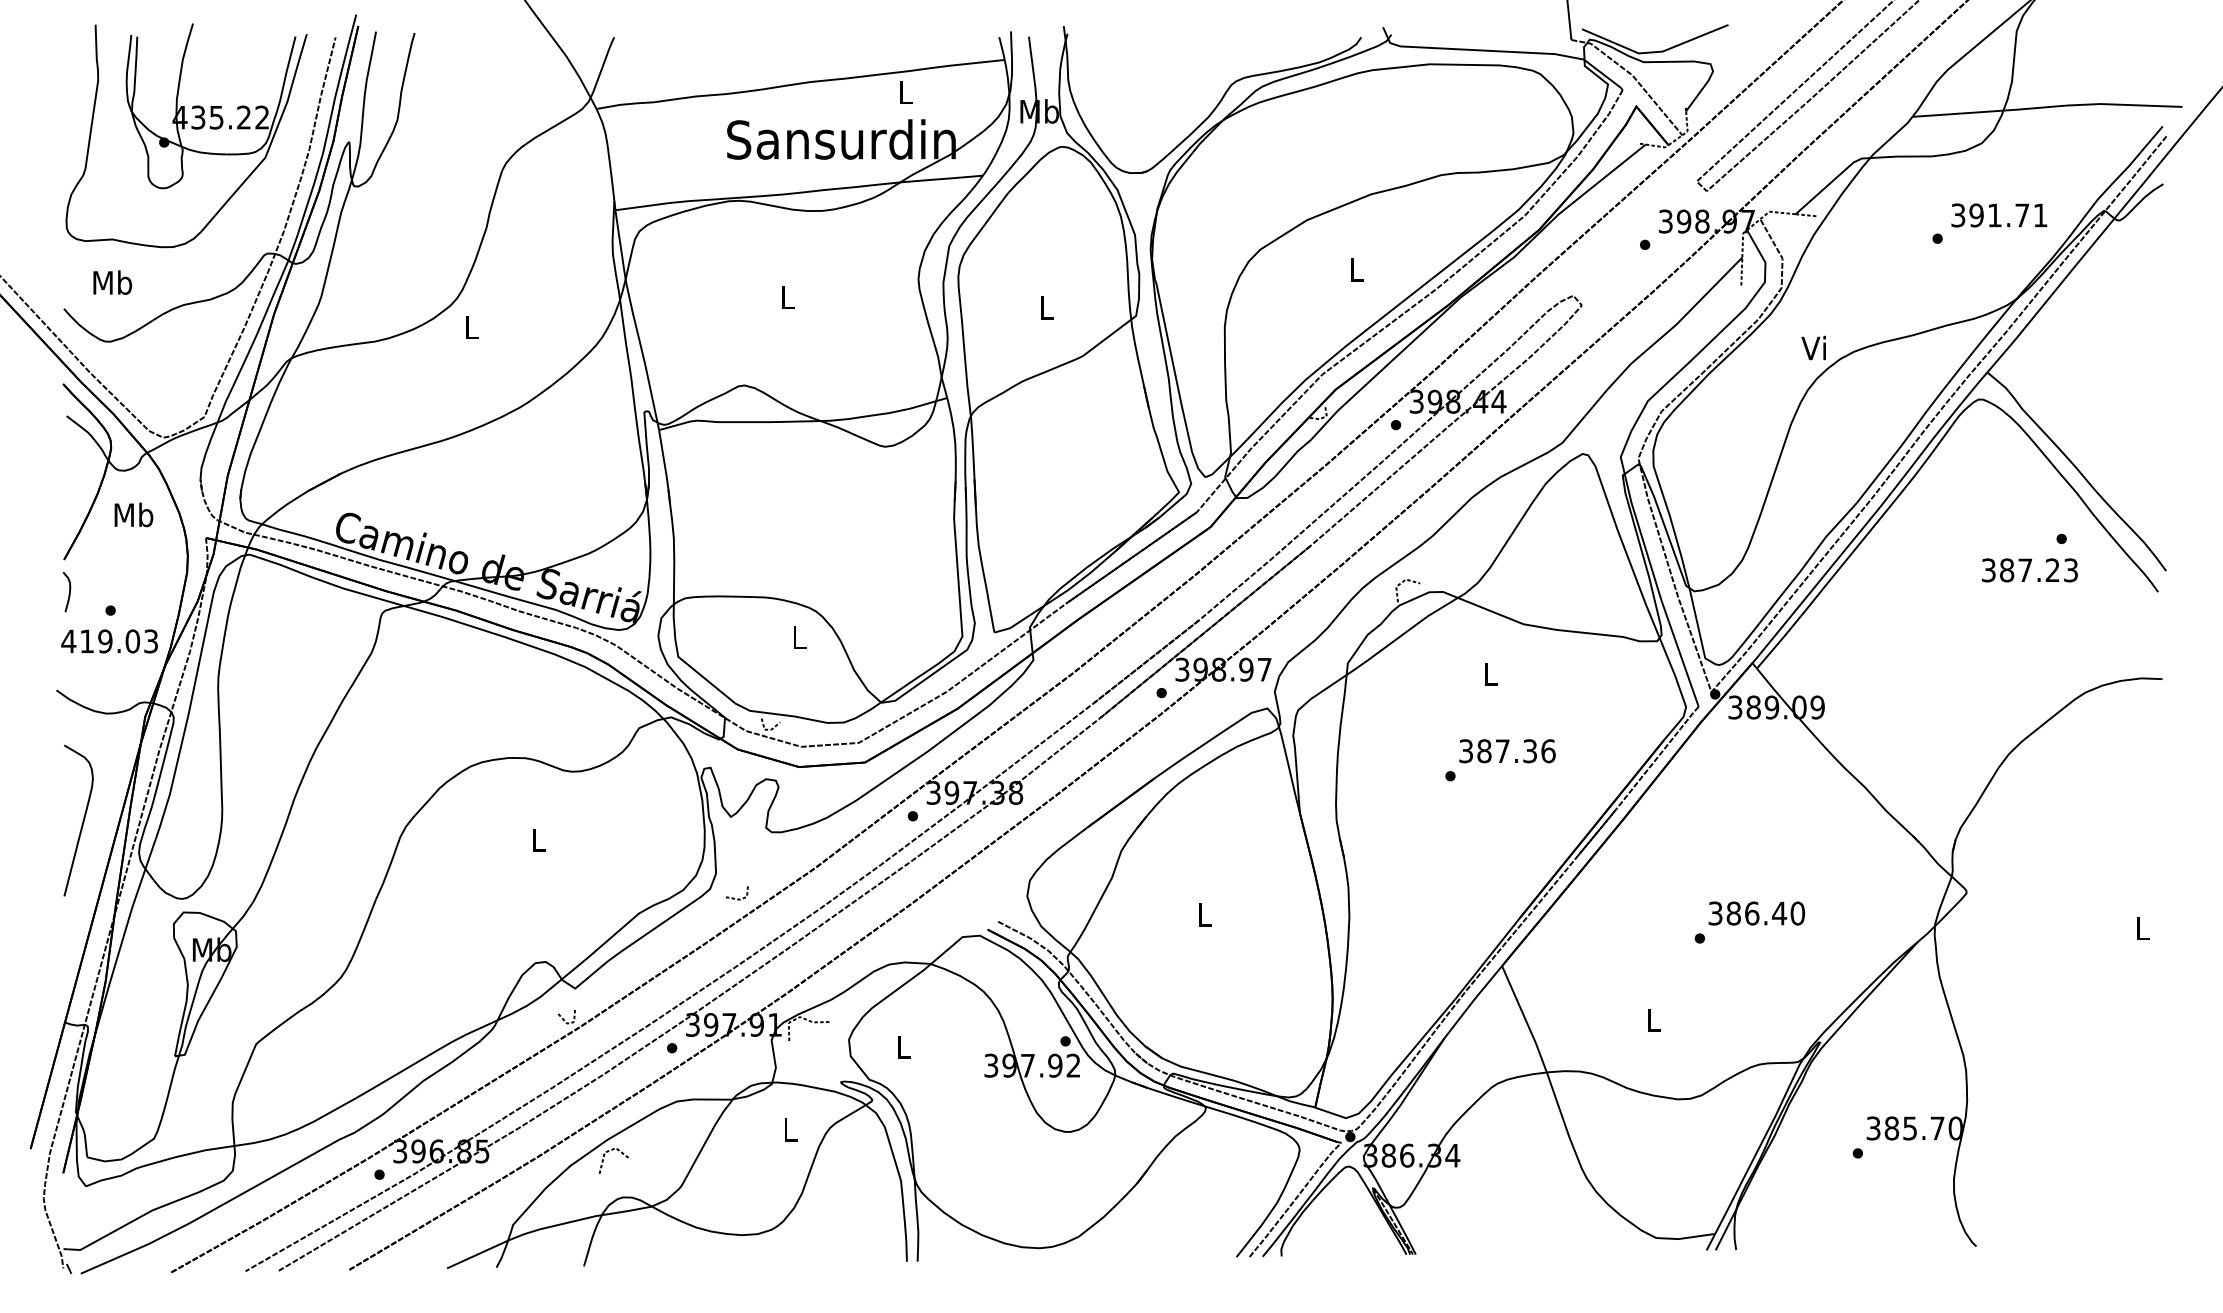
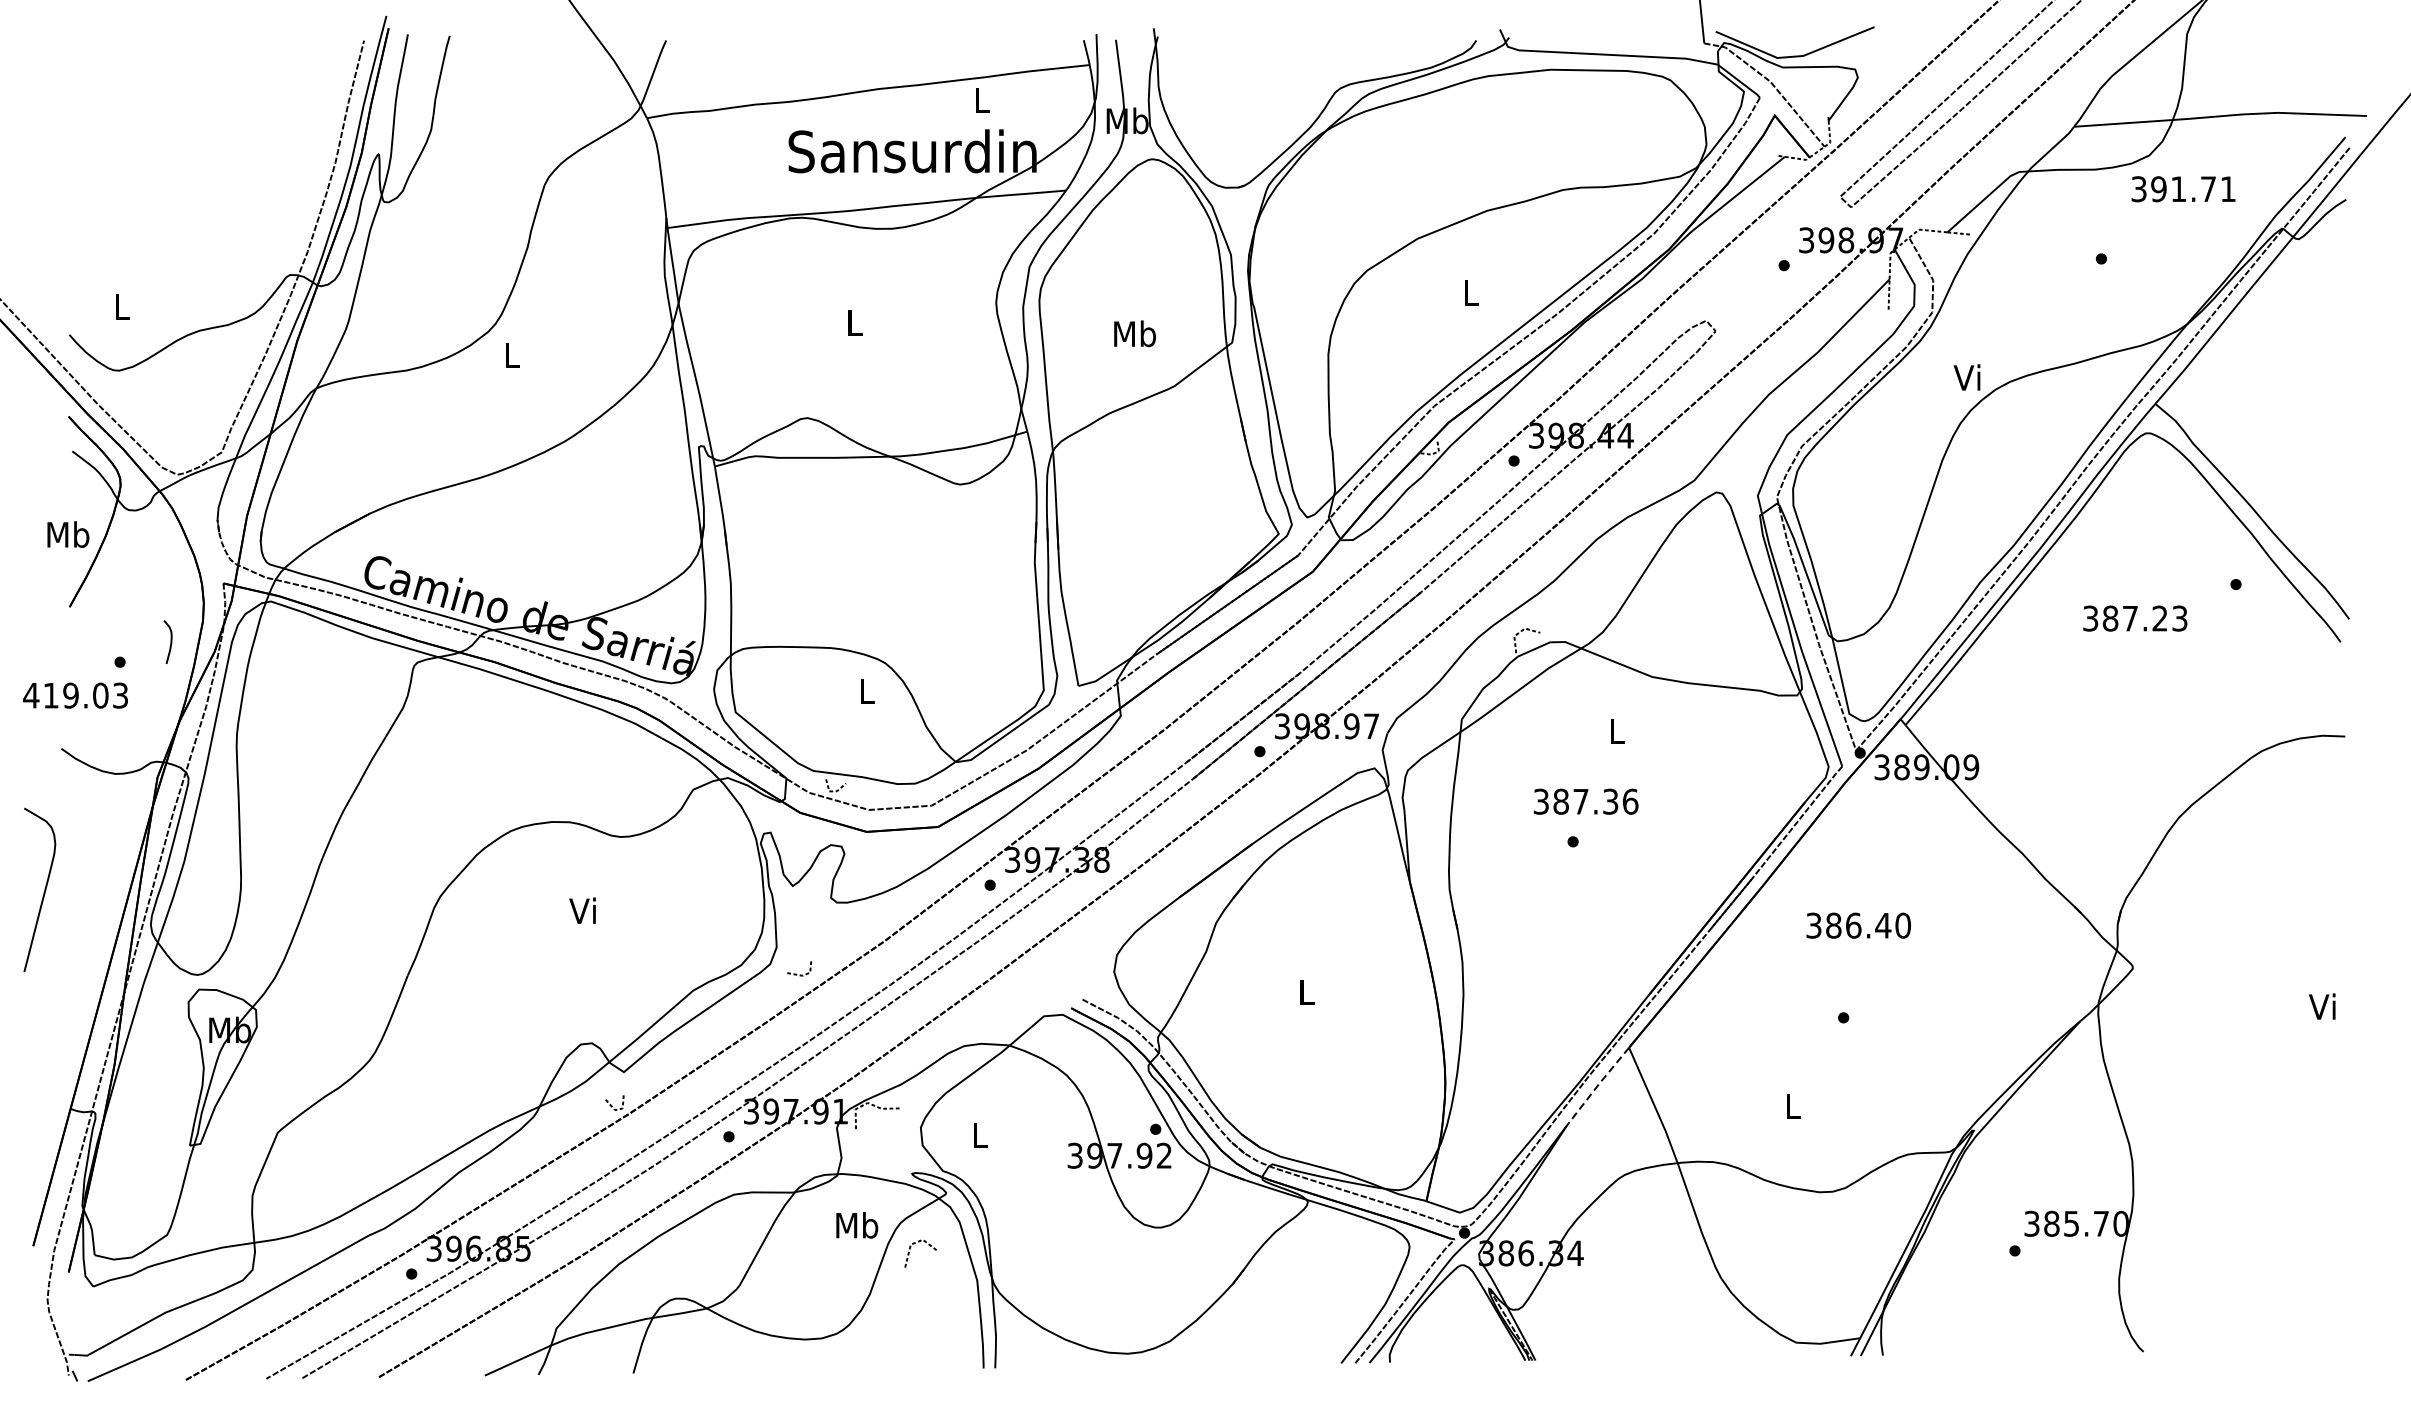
part: (184, 129) -> (200, 140), removed
text: (1999, 215) -> (2183, 189), moved
text: (112, 282) -> (122, 306), Mb -> L
text: (1046, 307) -> (1135, 333), L -> Mb
text: (133, 514) -> (67, 534), moved
text: (2029, 570) -> (2134, 618), moved
curve: (68, 594) -> (169, 644), moved
text: (109, 641) -> (75, 695), moved
text: (1507, 751) -> (1586, 802), moved
curve: (82, 820) -> (44, 889), moved
text: (536, 839) -> (581, 910), L -> Vi
text: (1756, 913) -> (1858, 925), moved
text: (2141, 928) -> (2322, 1006), L -> Vi
line: (1472, 1001) -> (1597, 1086), solid -> dashed
text: (790, 1129) -> (857, 1224), L -> Mb
line: (608, 1152) -> (914, 1244), moved

